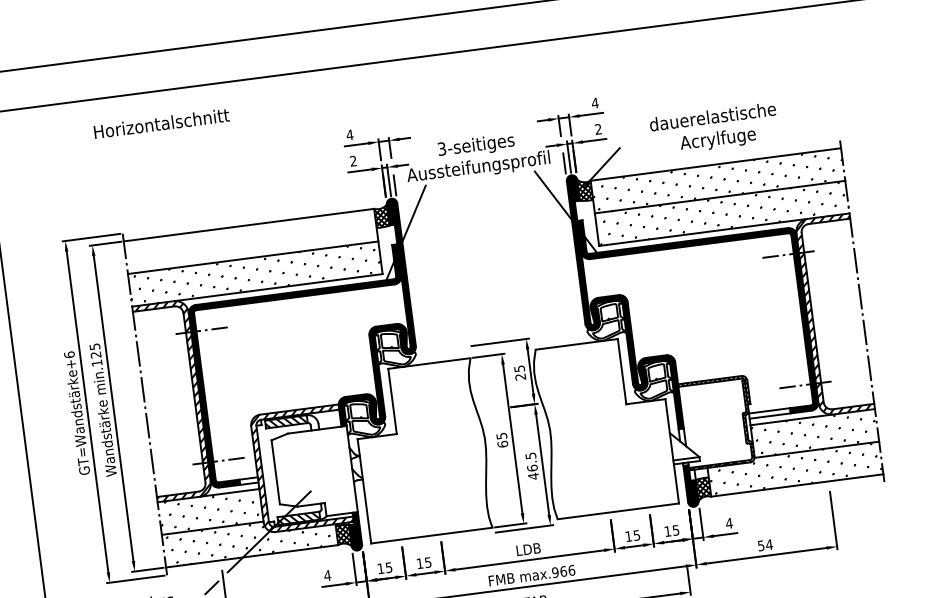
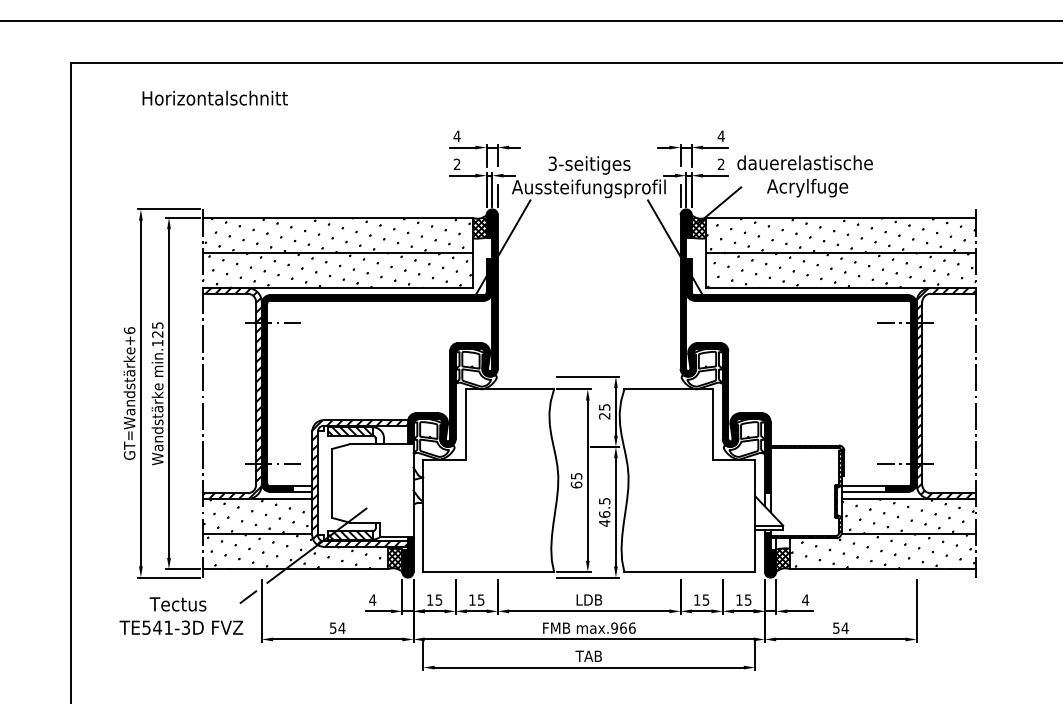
text: (160, 123) -> (214, 97), moved
text: (713, 129) -> (804, 176), moved
hatch: (249, 240) -> (336, 234), added

